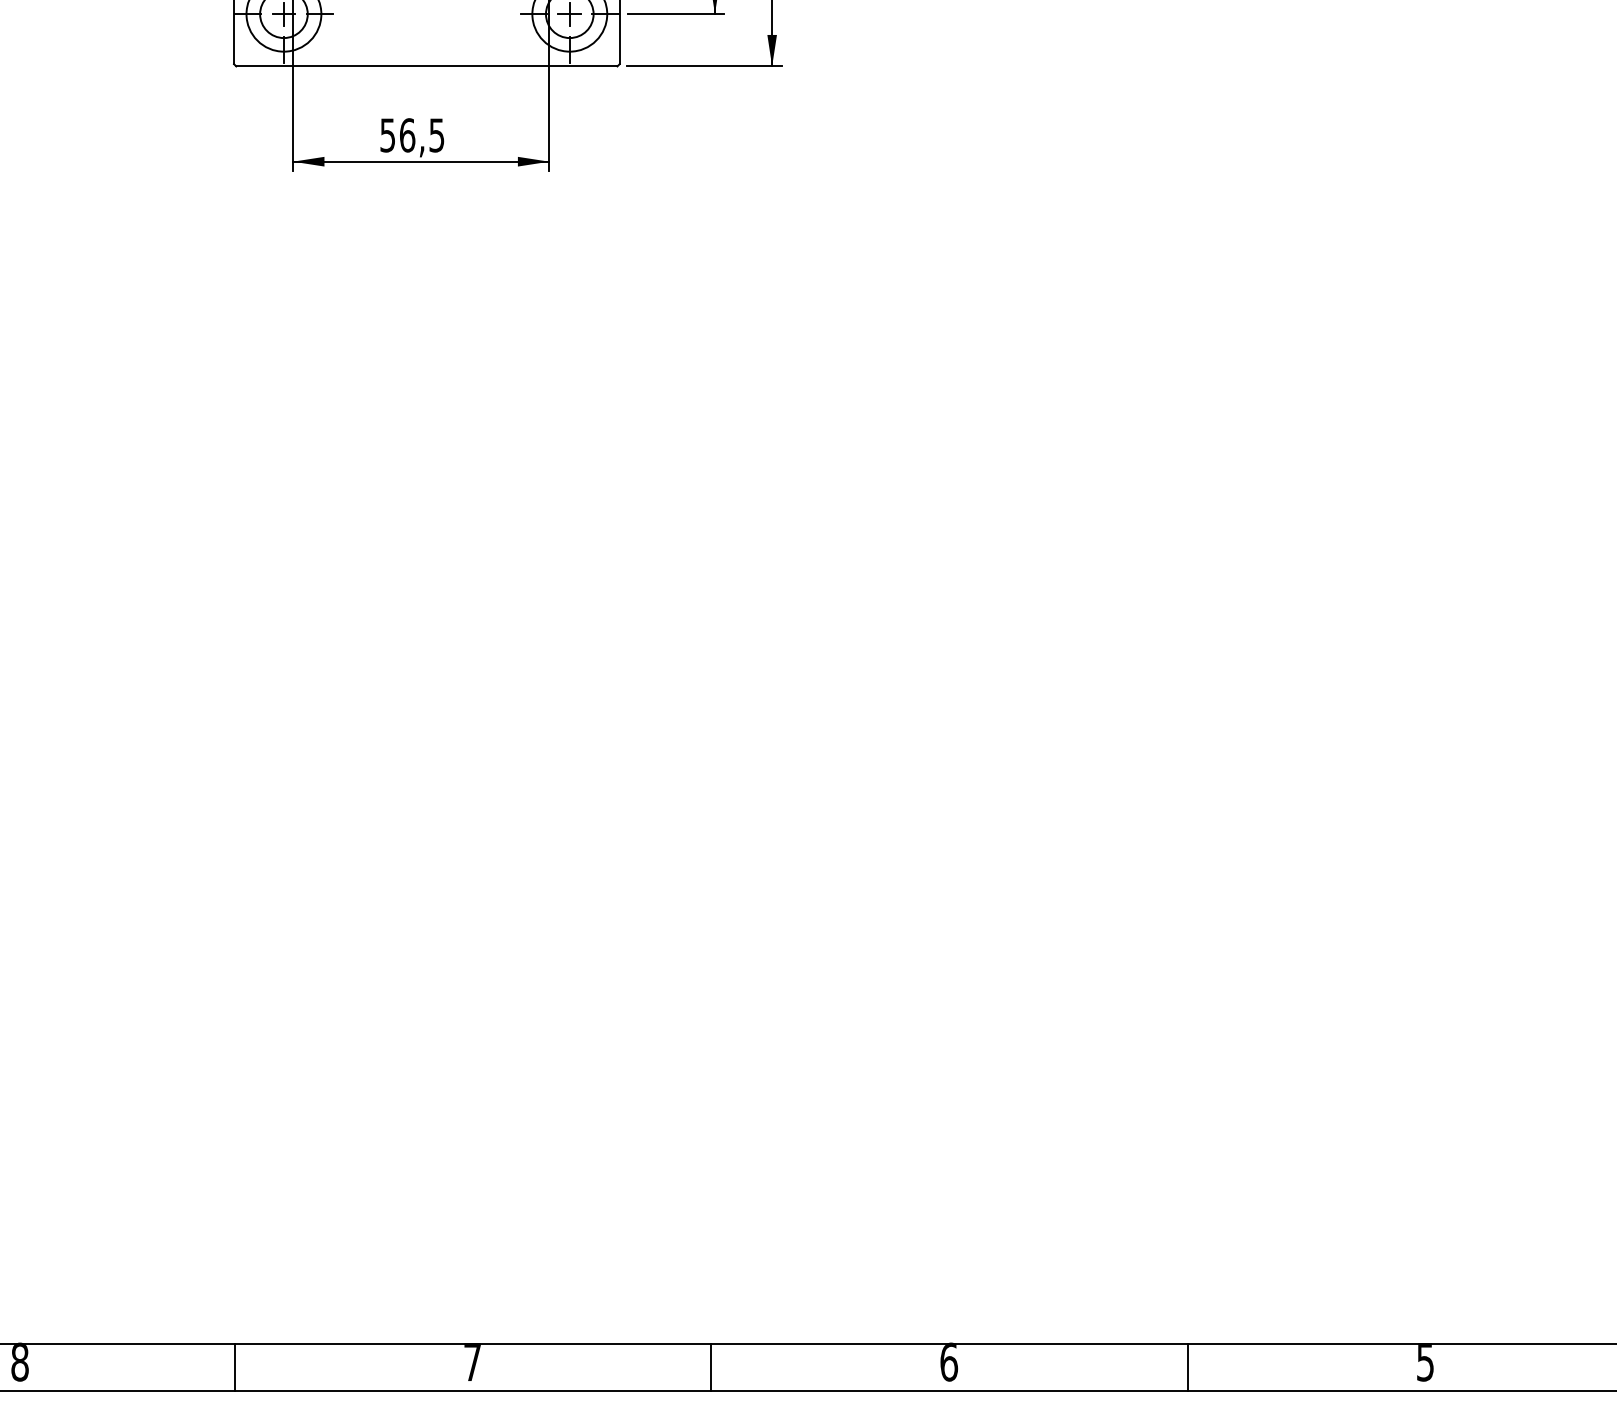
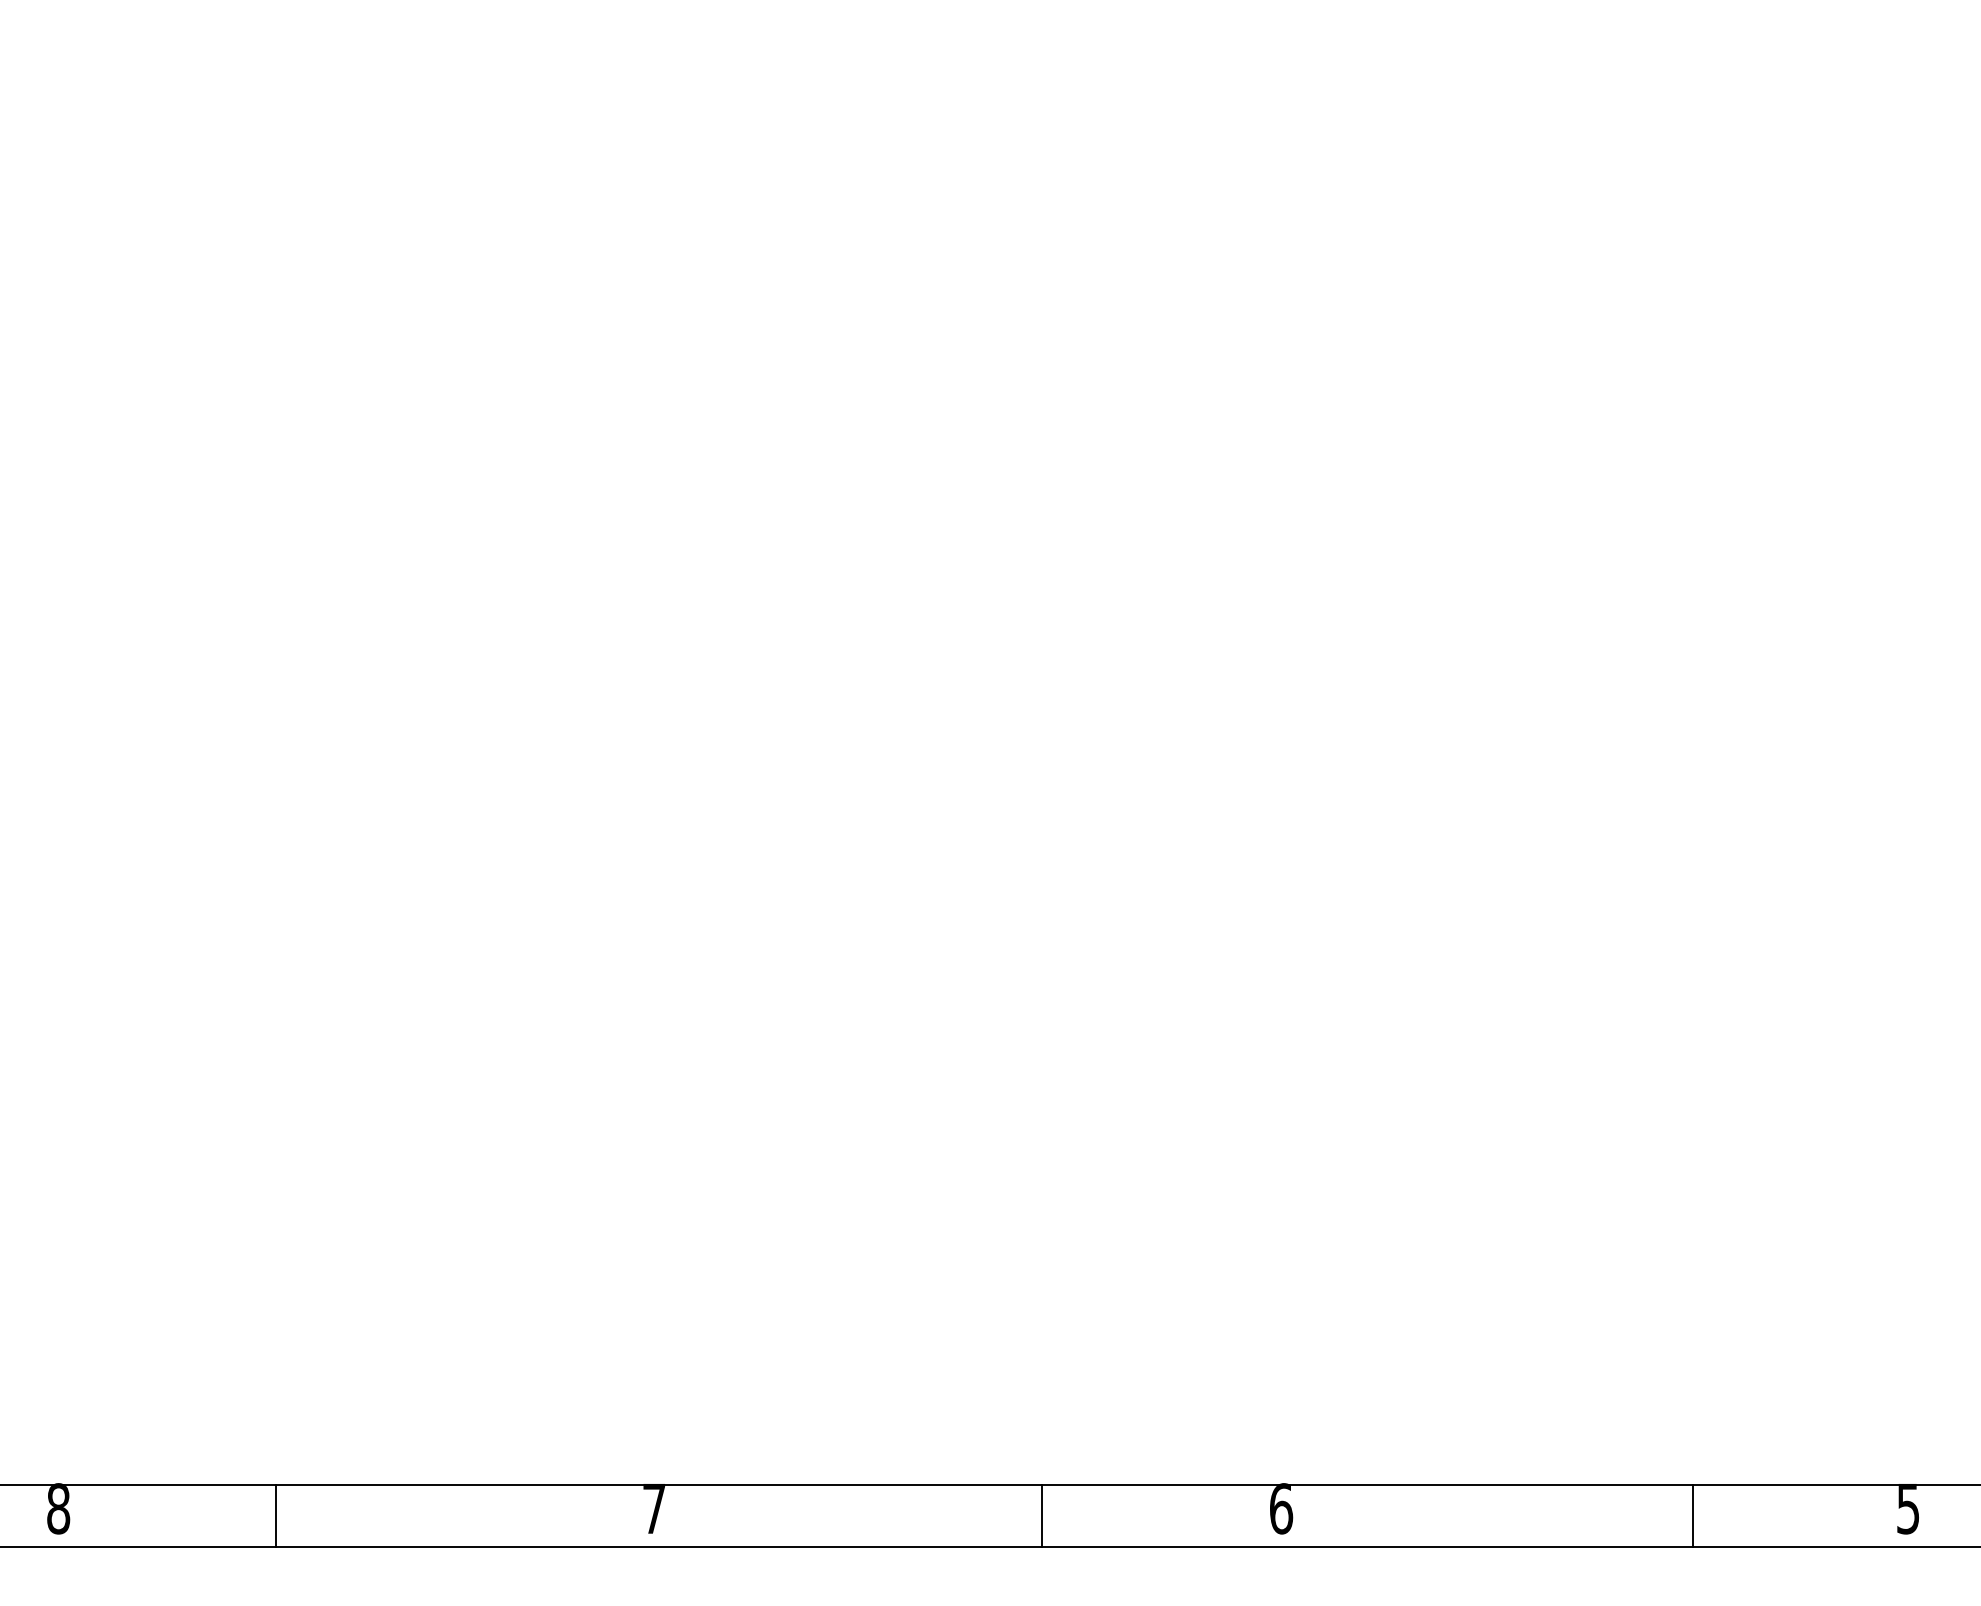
line: (234, 1367) -> (275, 1515), moved
line: (711, 1367) -> (1042, 1515), moved
line: (1187, 1367) -> (1692, 1515), moved

